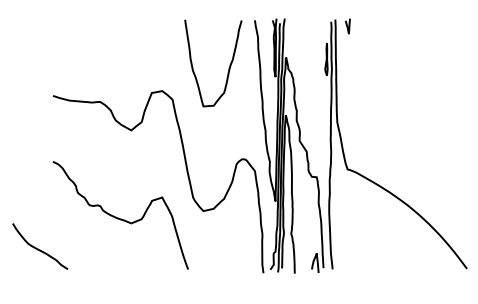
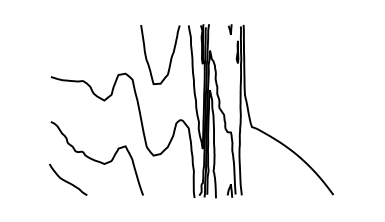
curve: (348, 26) -> (230, 29), moved
curve: (40, 249) -> (68, 181), moved

